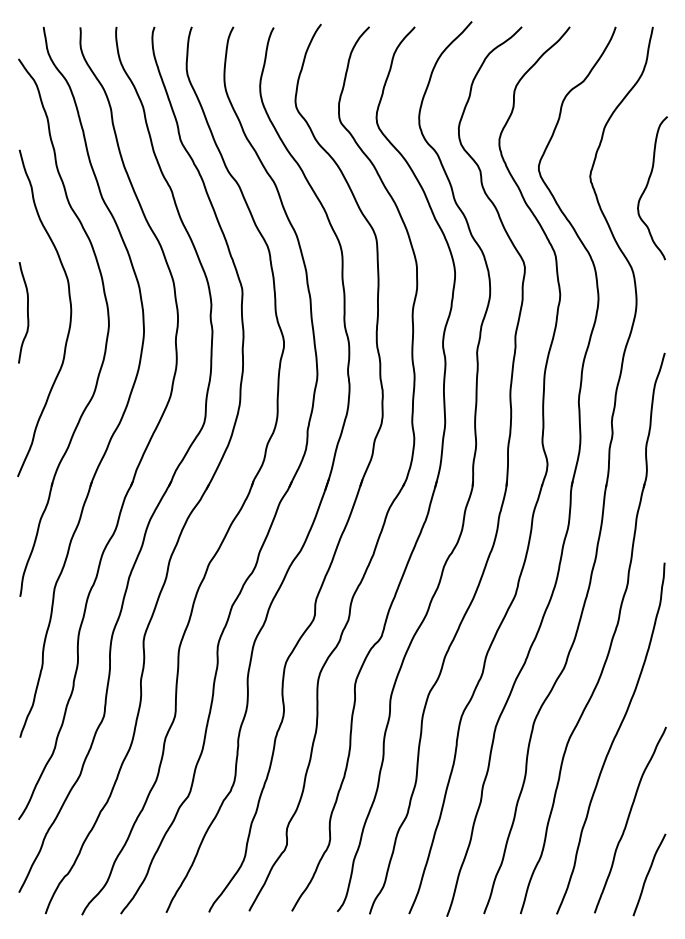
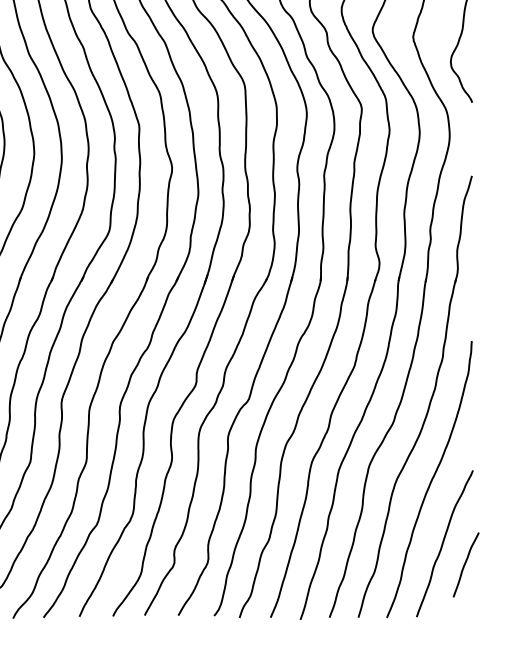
curve: (649, 873) -> (466, 563), moved

